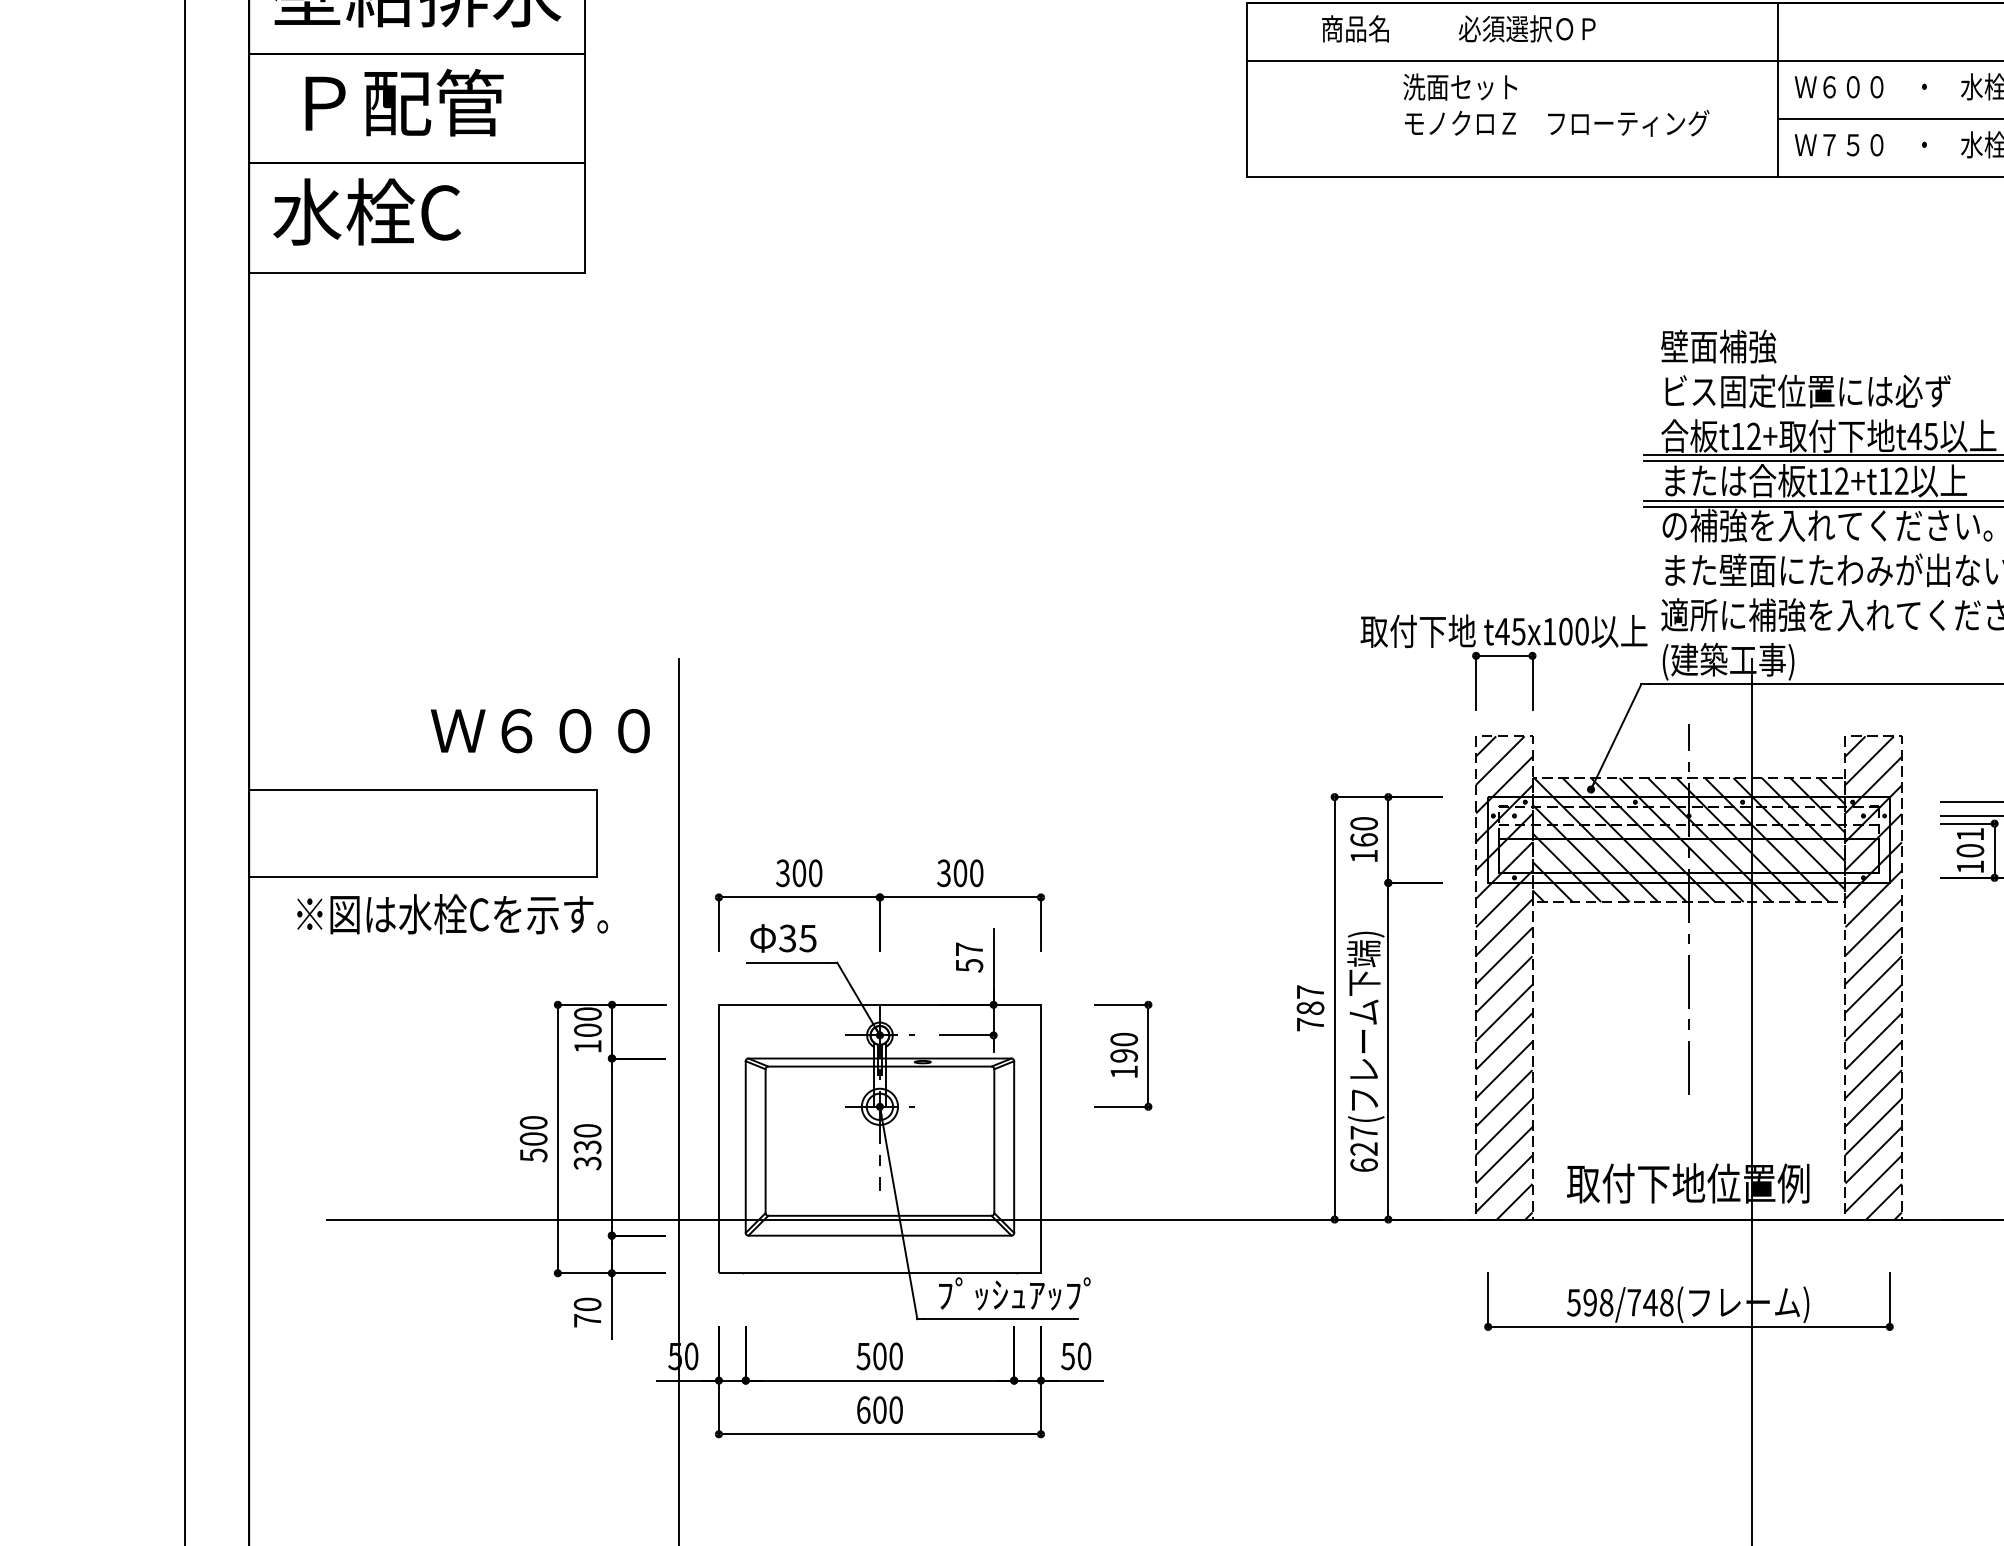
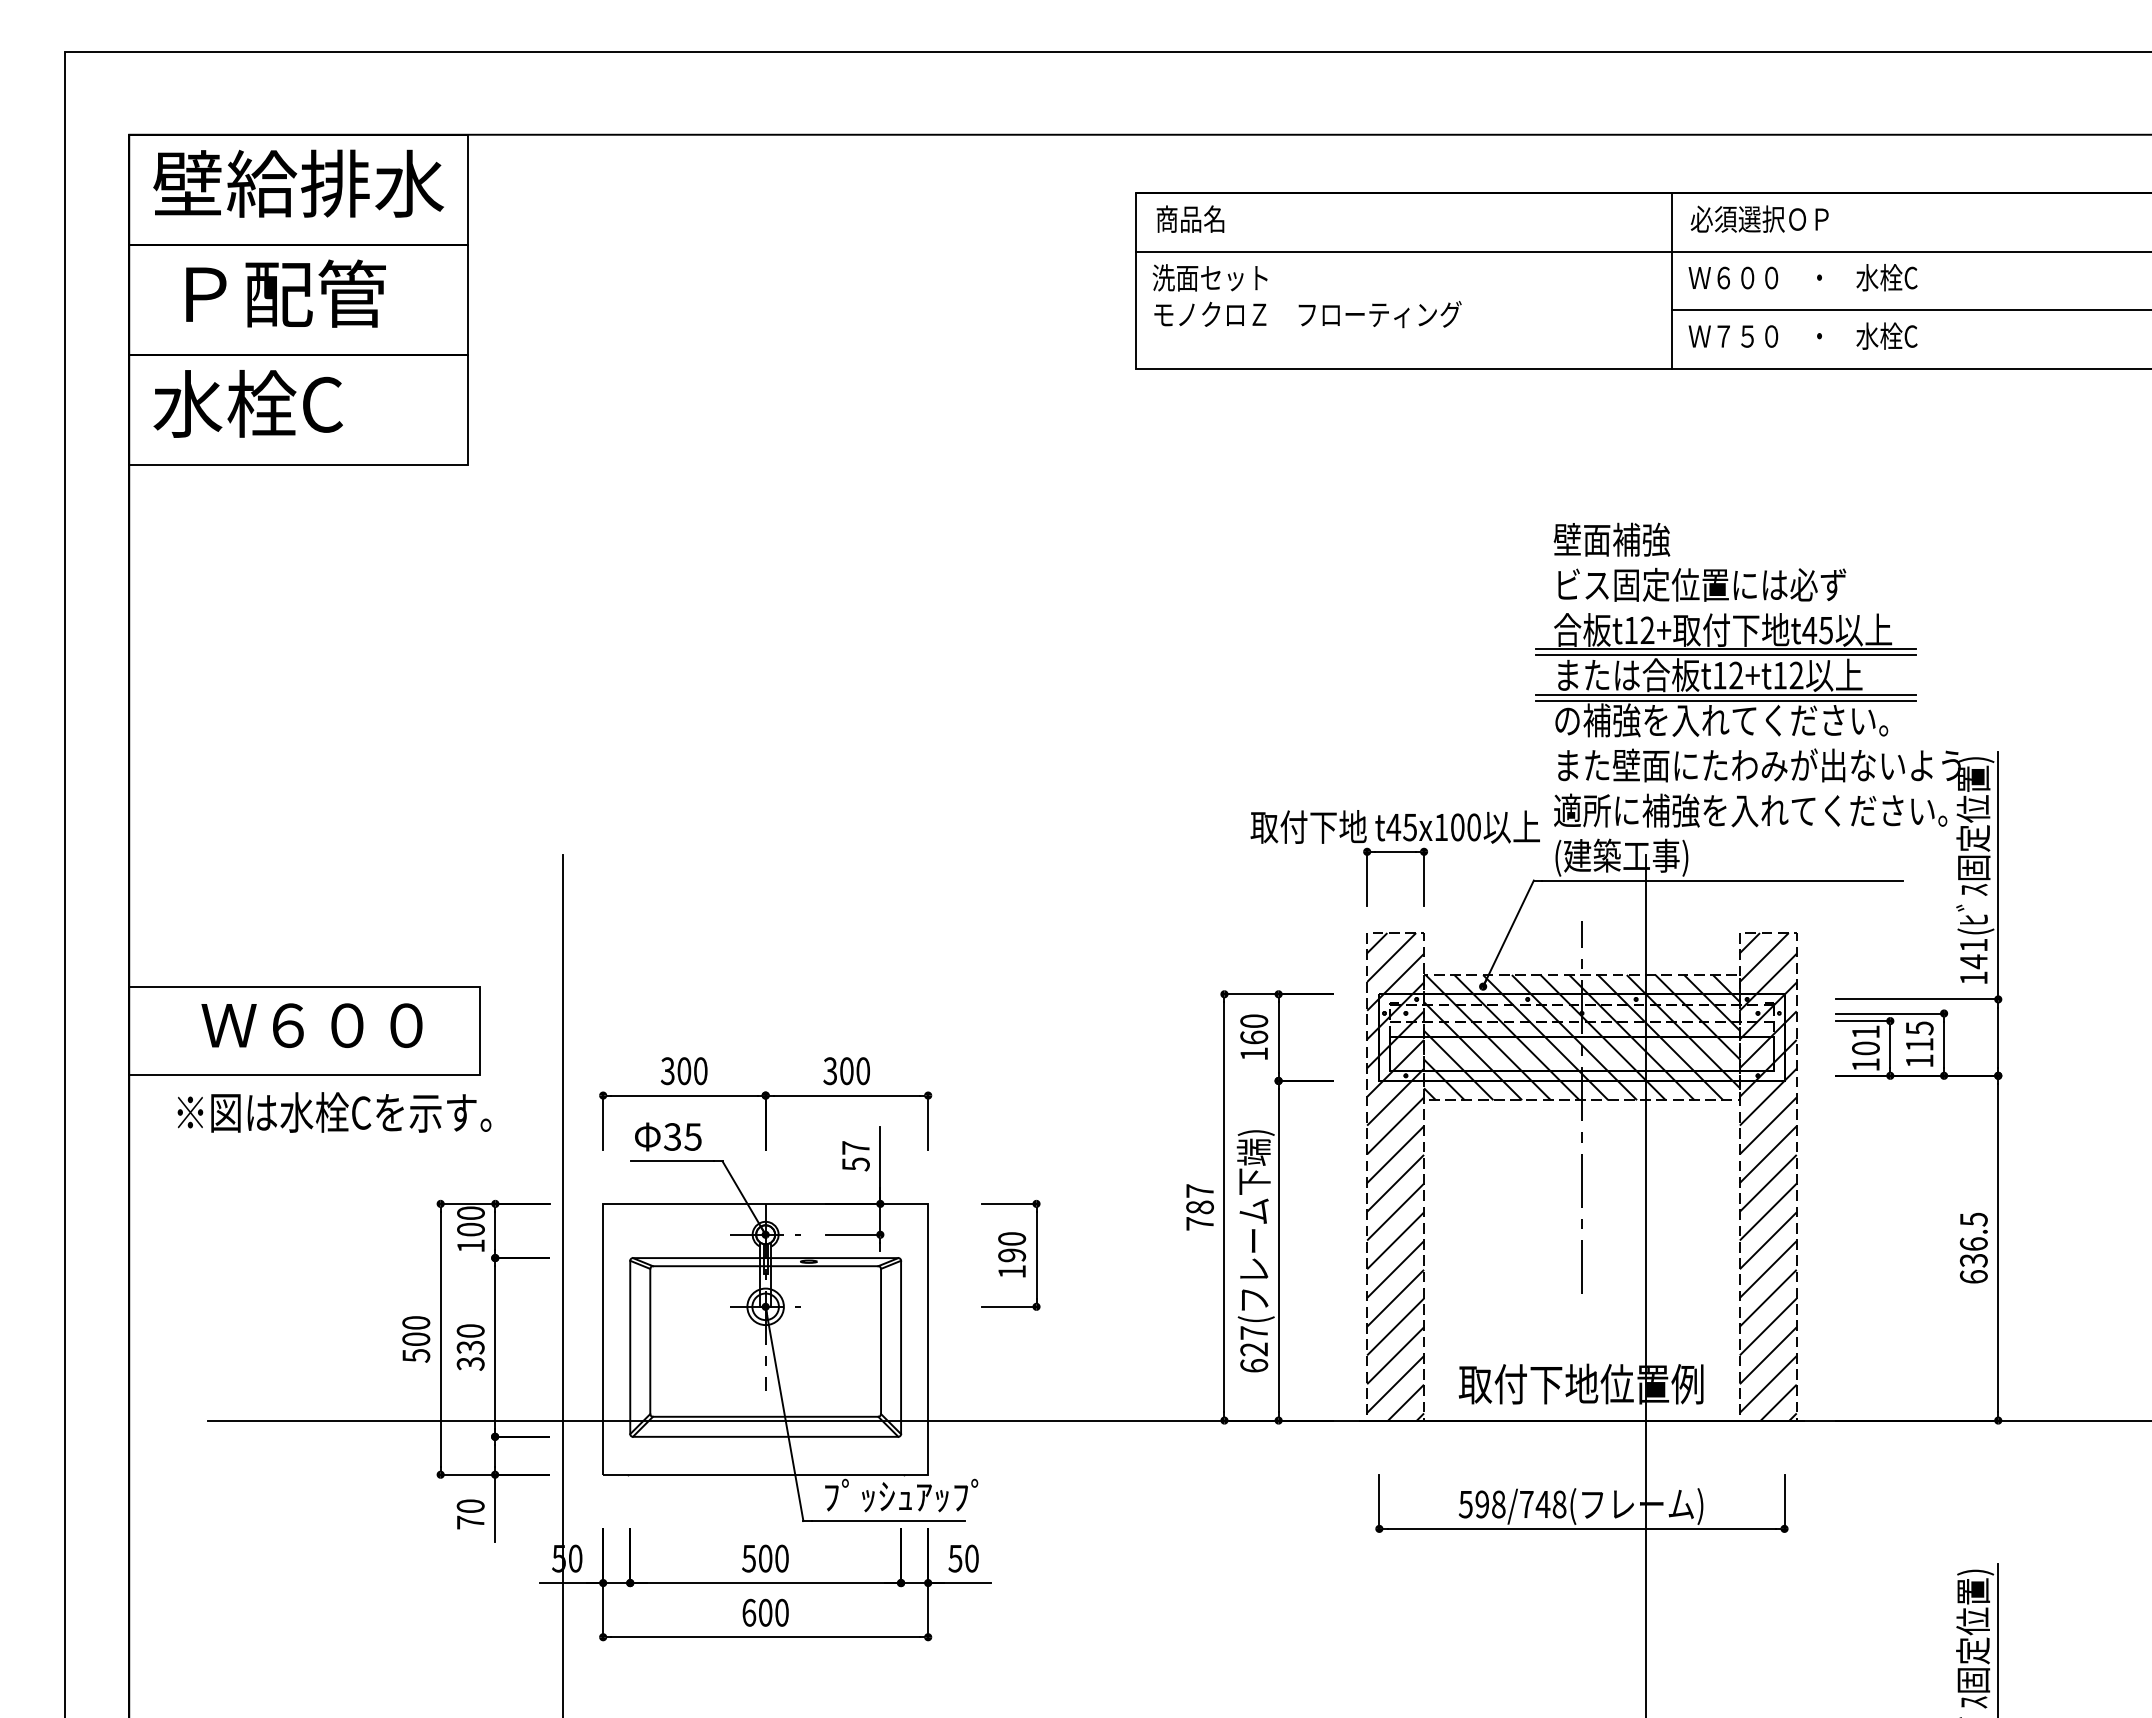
text: (1355, 28) -> (1190, 218), moved
text: (1526, 28) -> (1759, 218), moved
text: (1555, 105) -> (1306, 296), moved
text: (539, 730) -> (311, 1025), moved

